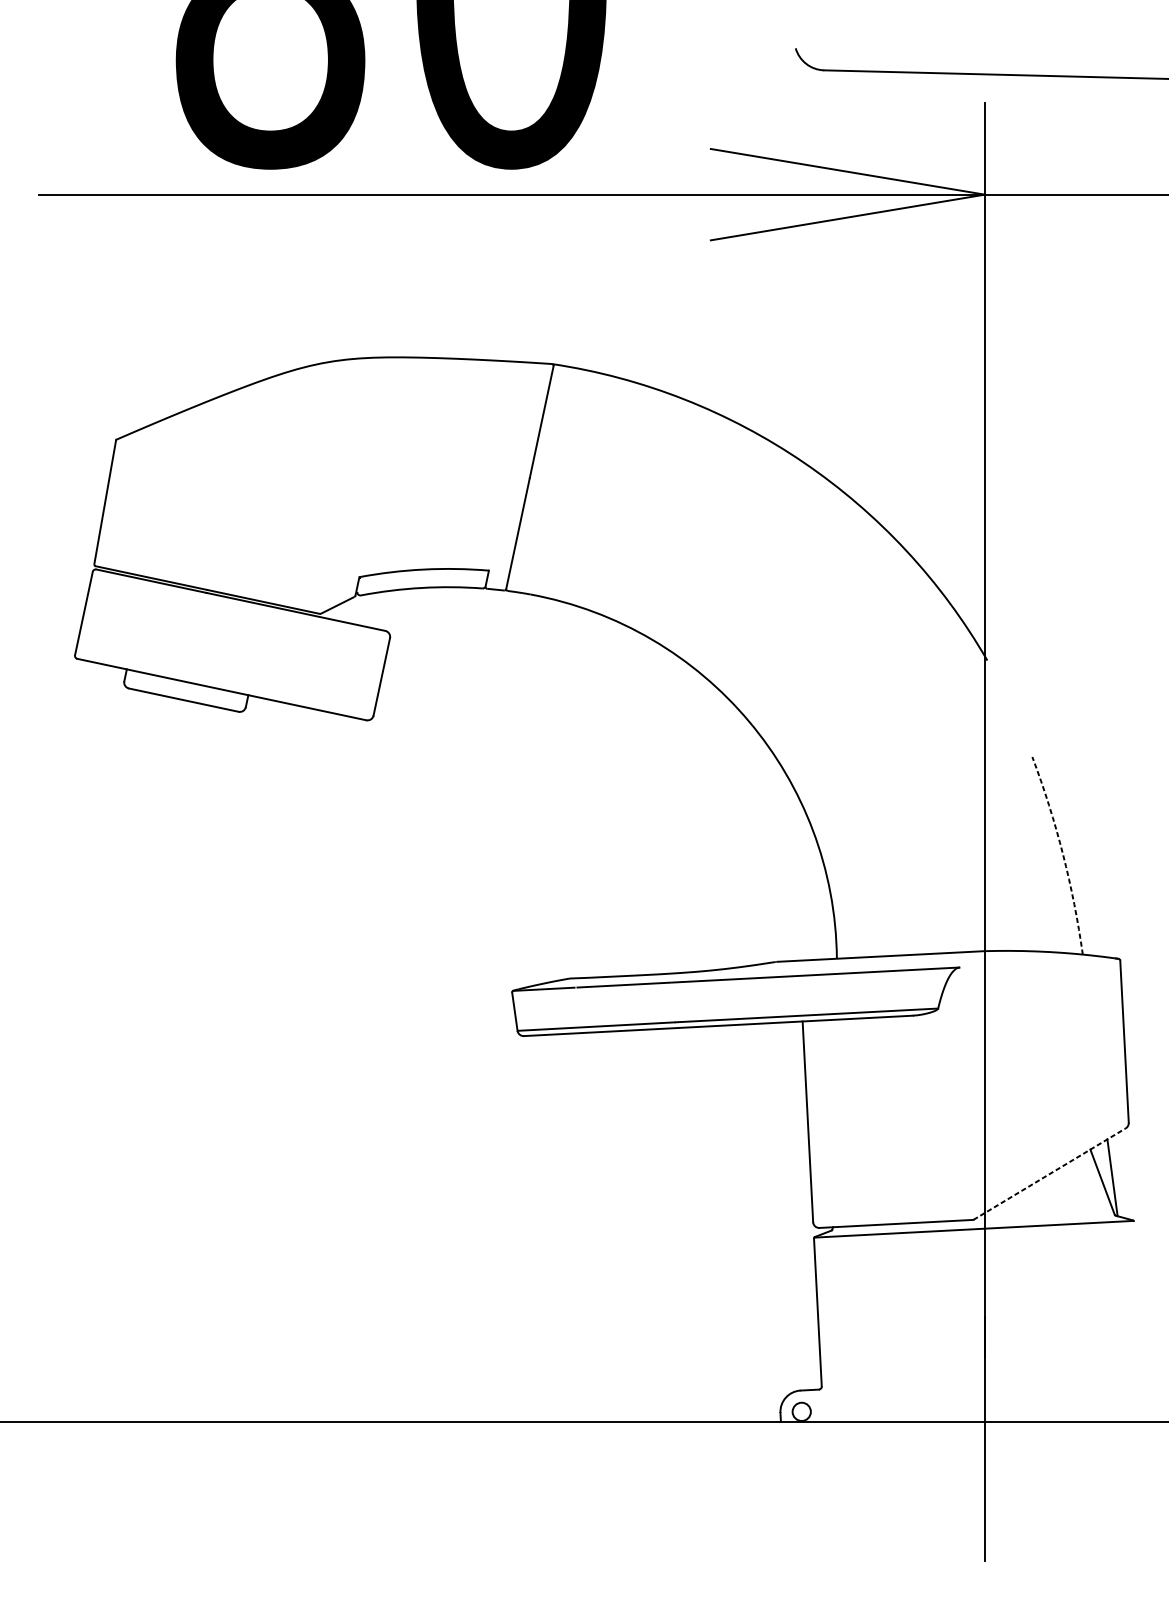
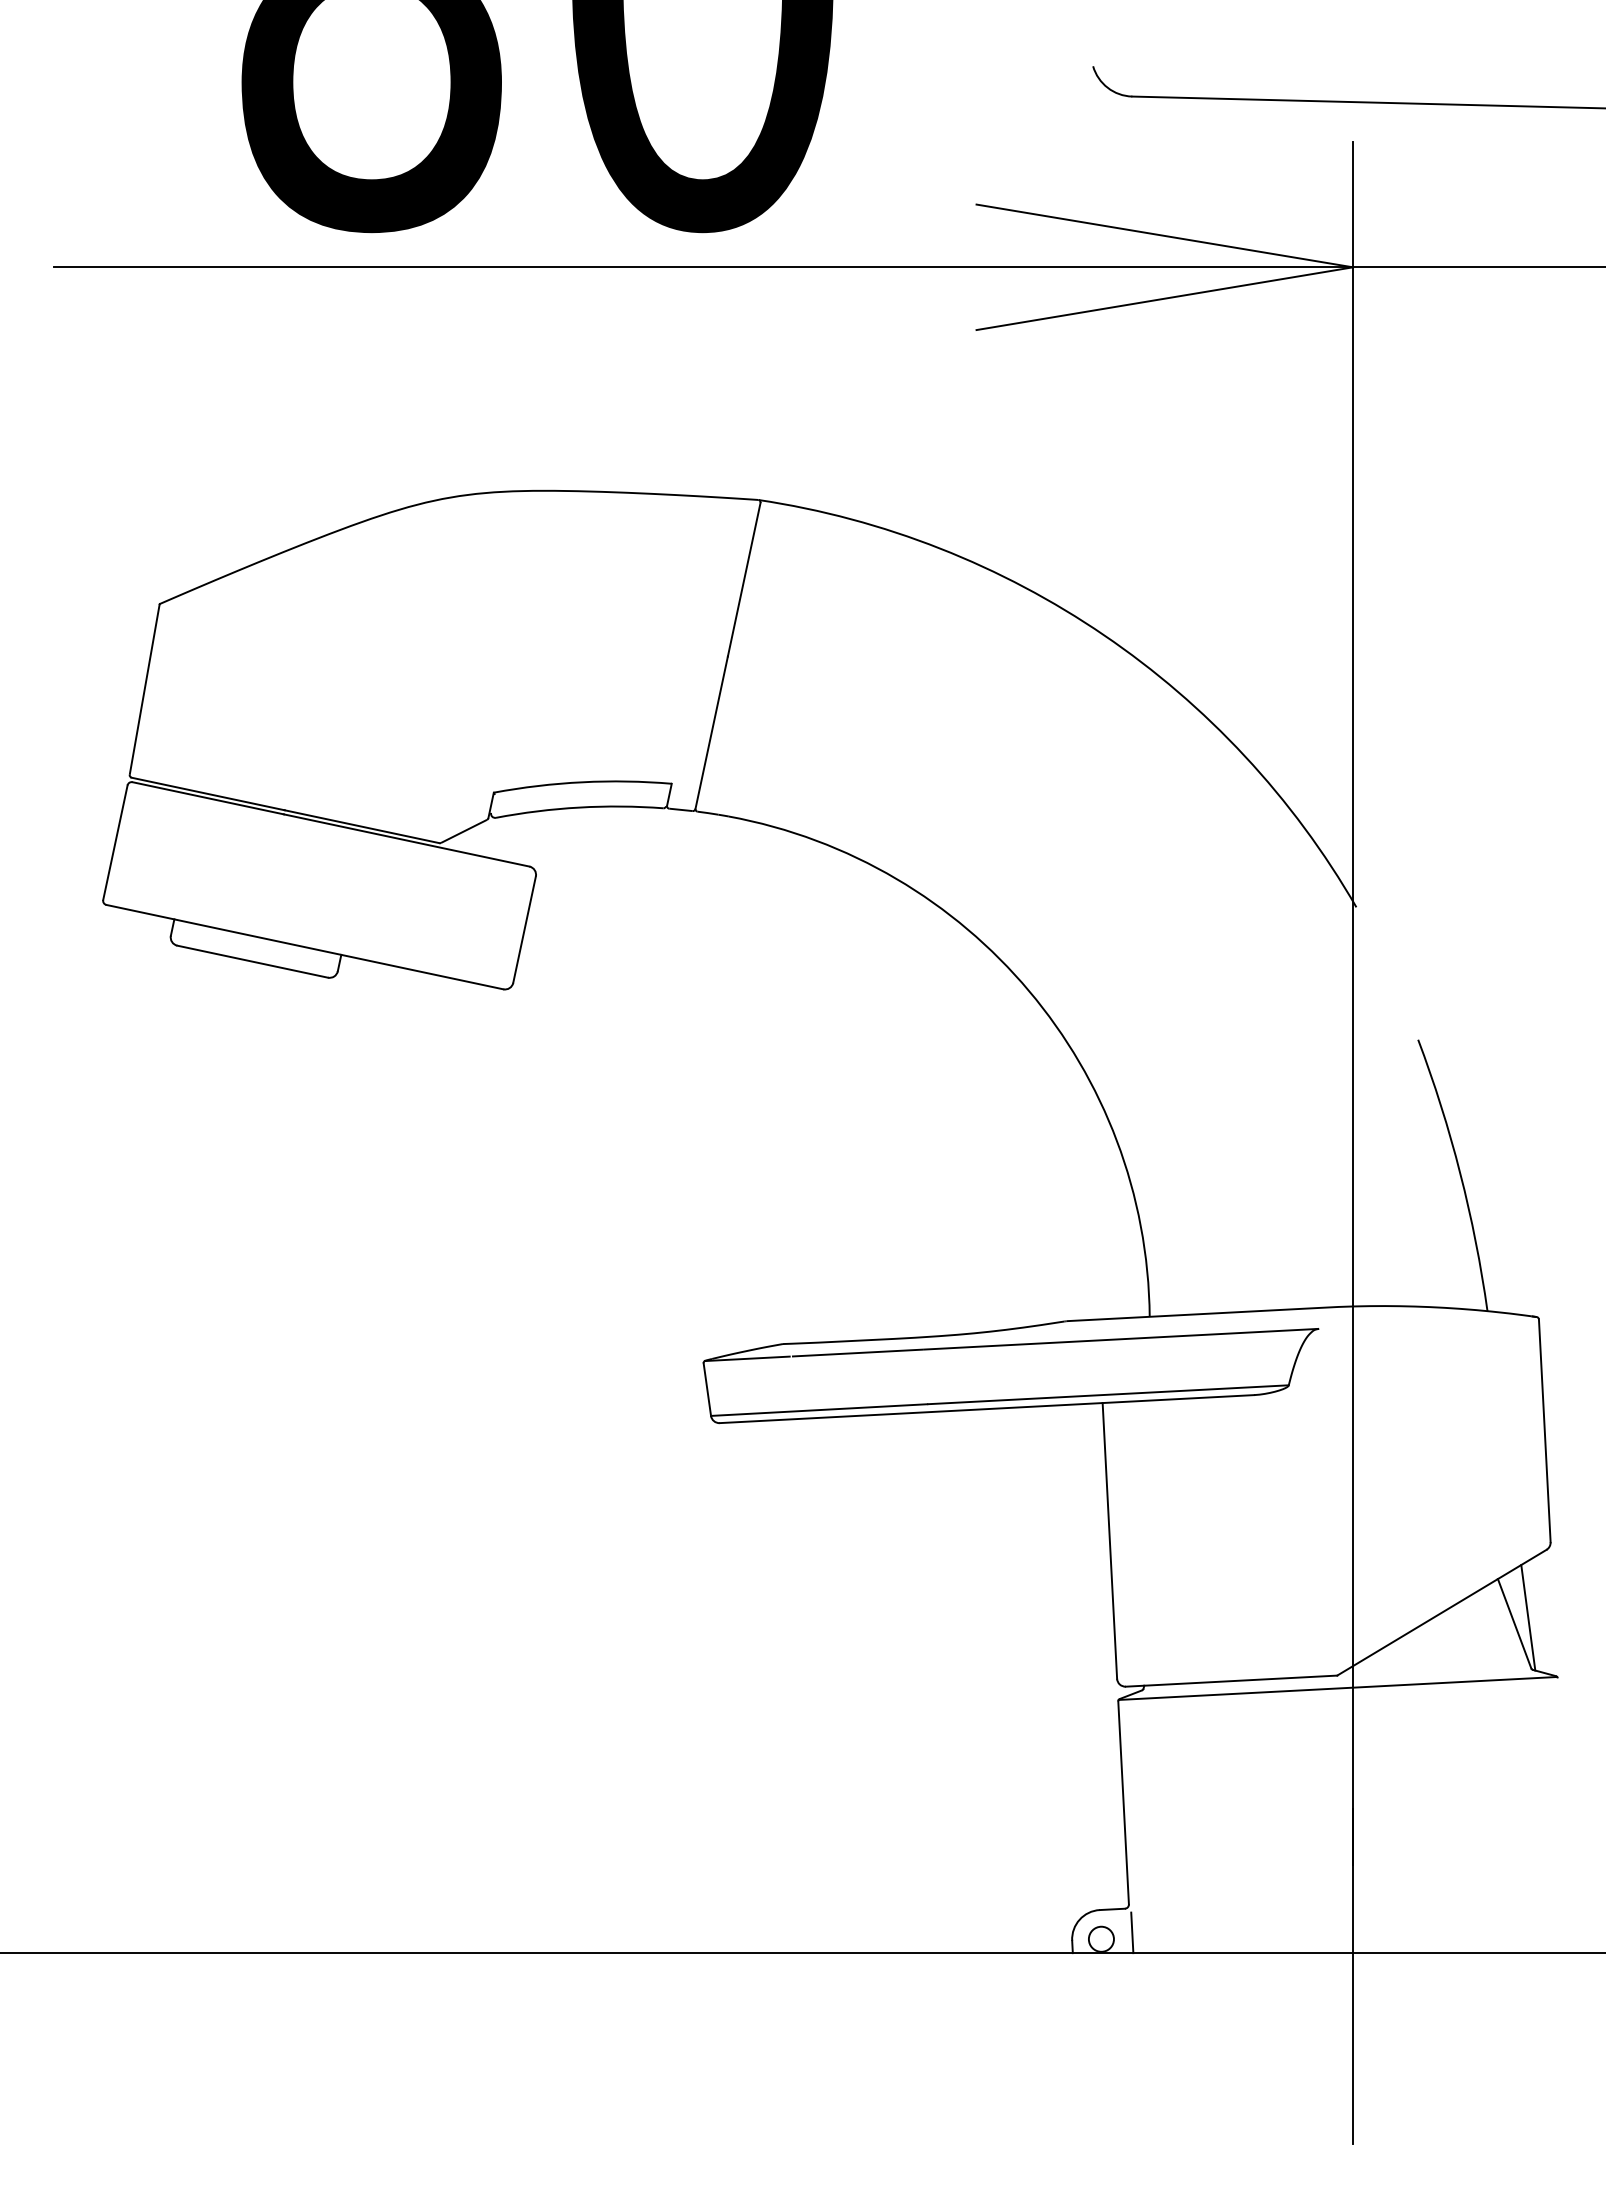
arc: (1063, 854) -> (1460, 1173), dashed -> solid
line: (1050, 1173) -> (1442, 1612), dashed -> solid
line: (824, 1406) -> (1132, 1932), added

